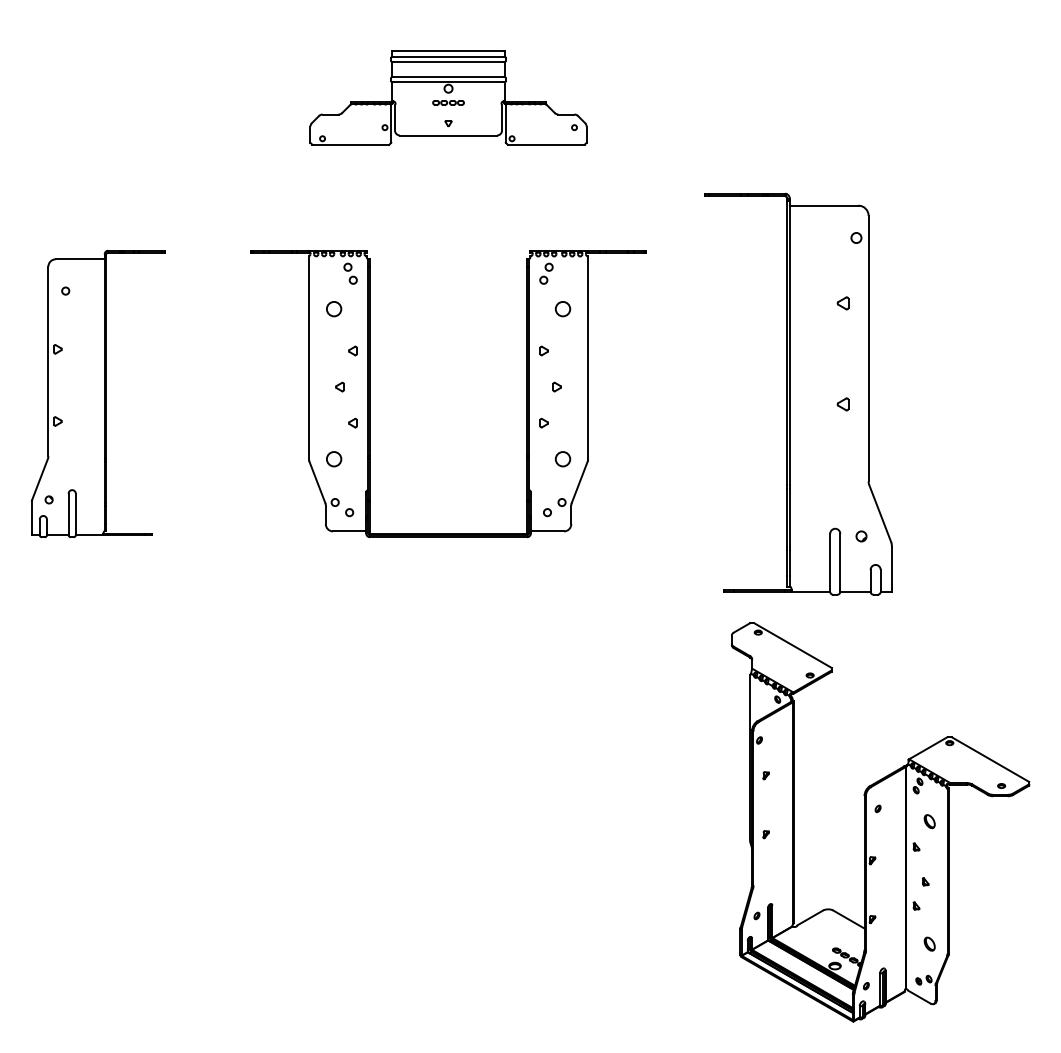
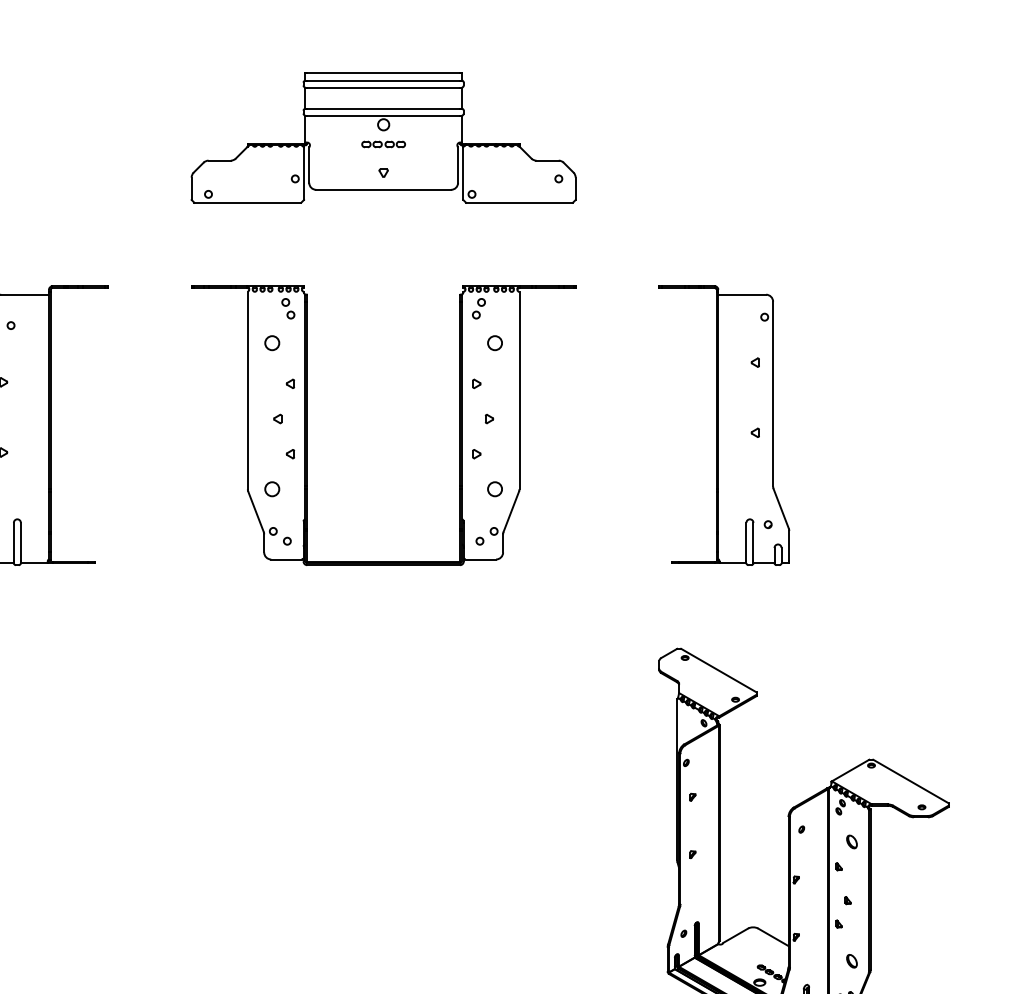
part: (448, 97) -> (383, 137), size x1.43
part: (798, 393) -> (724, 425), size x0.71

